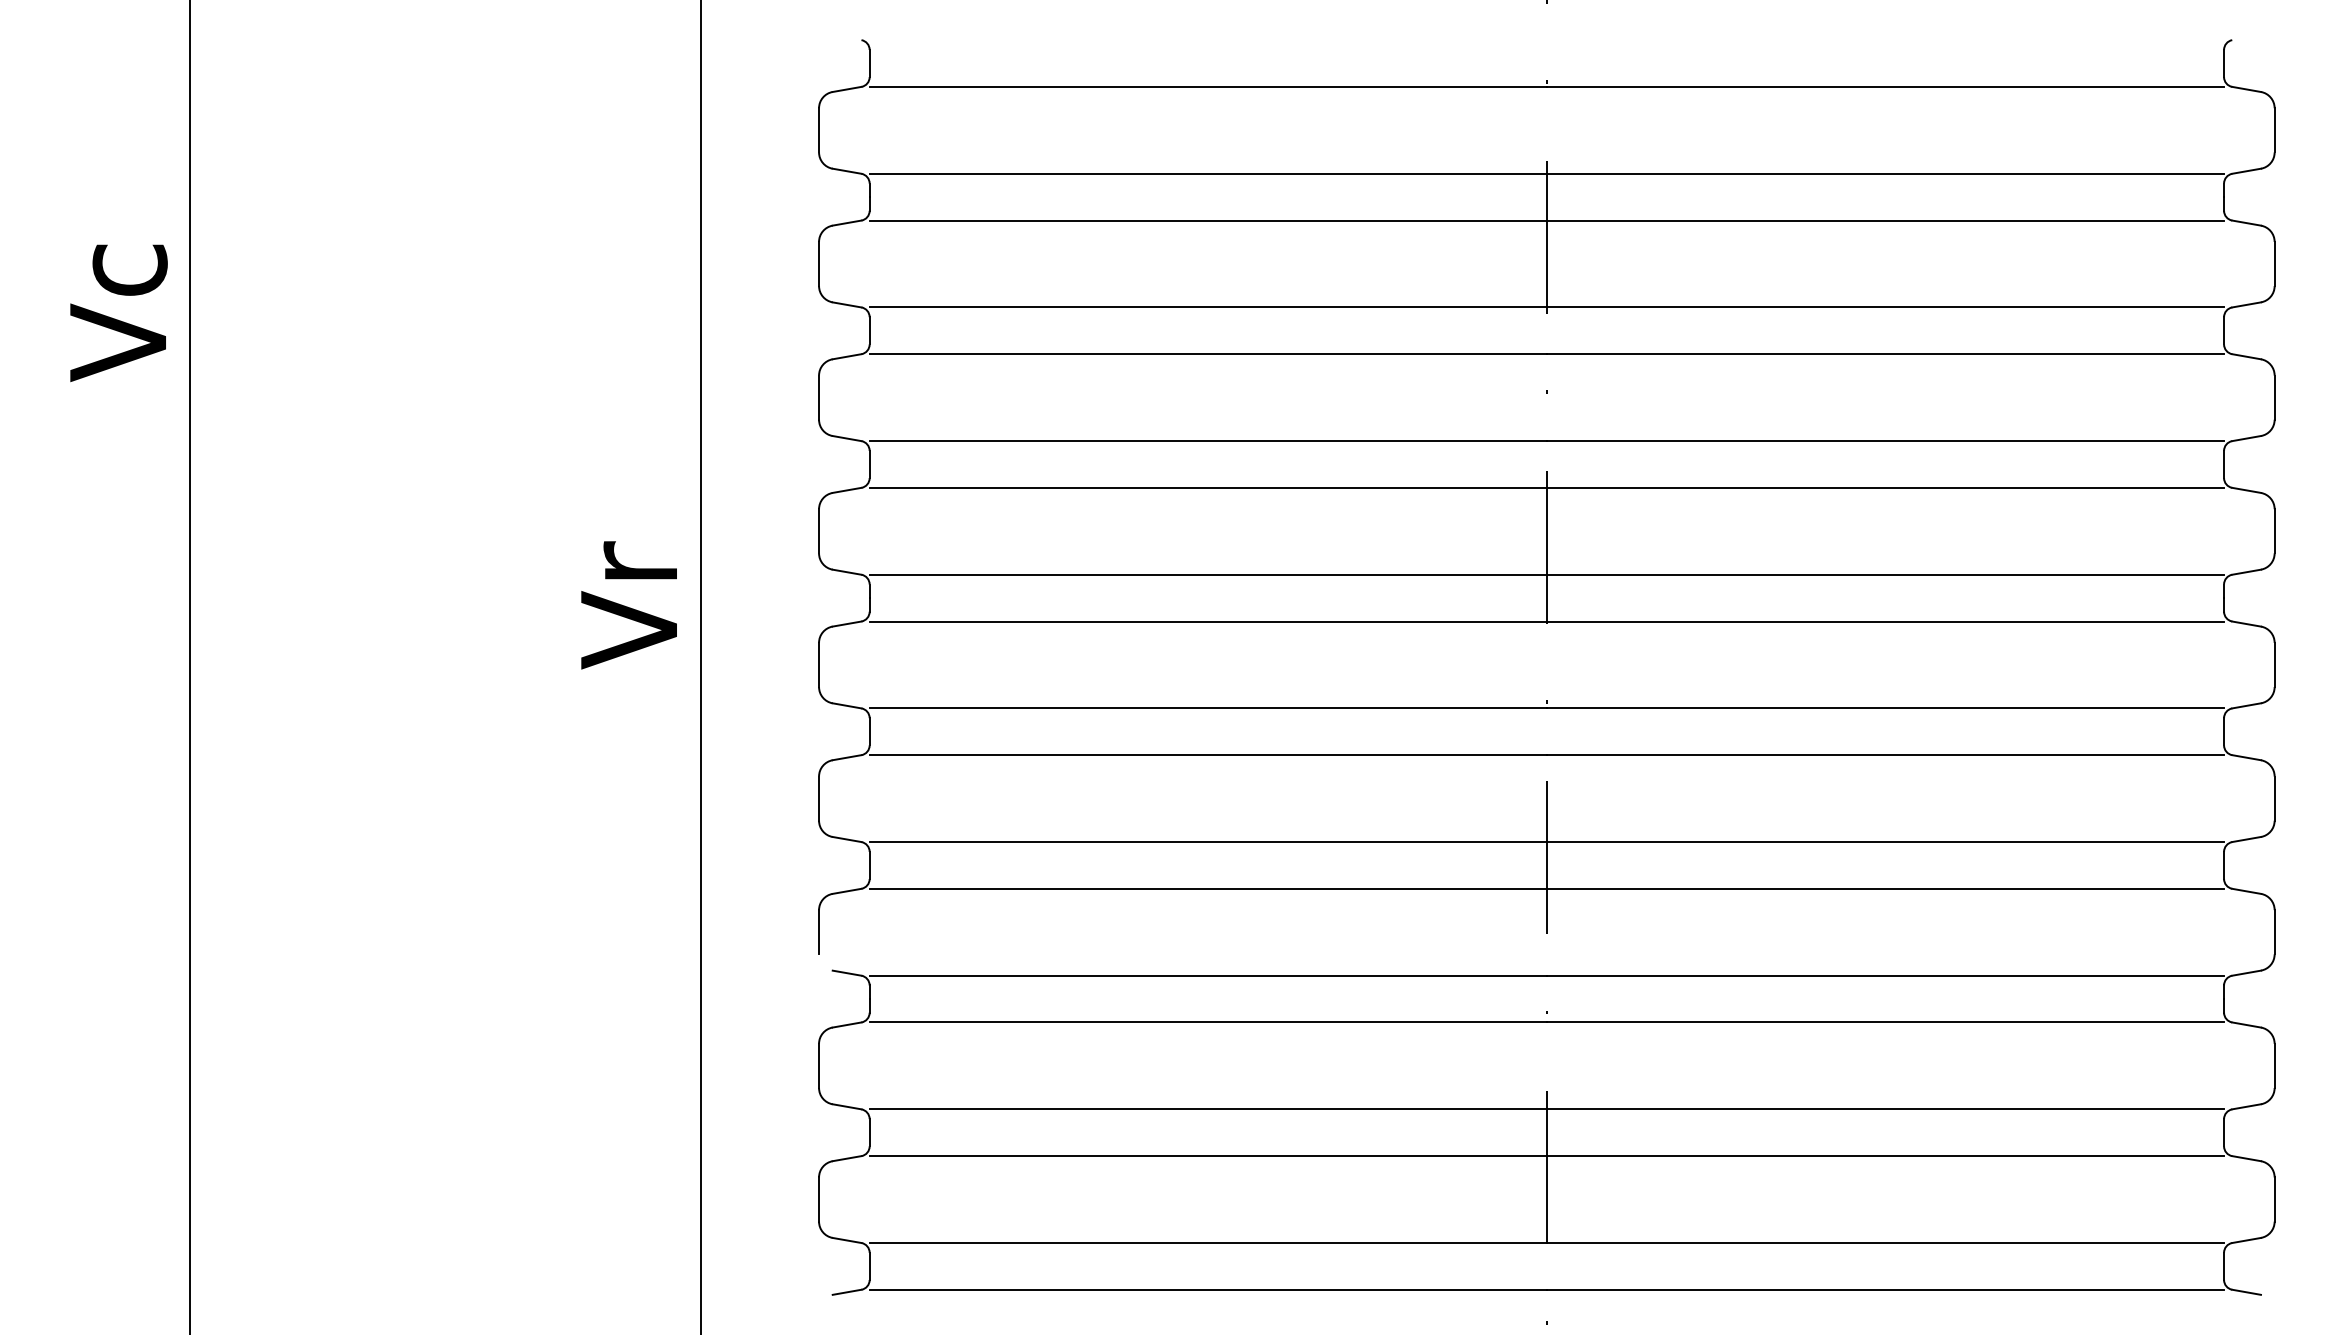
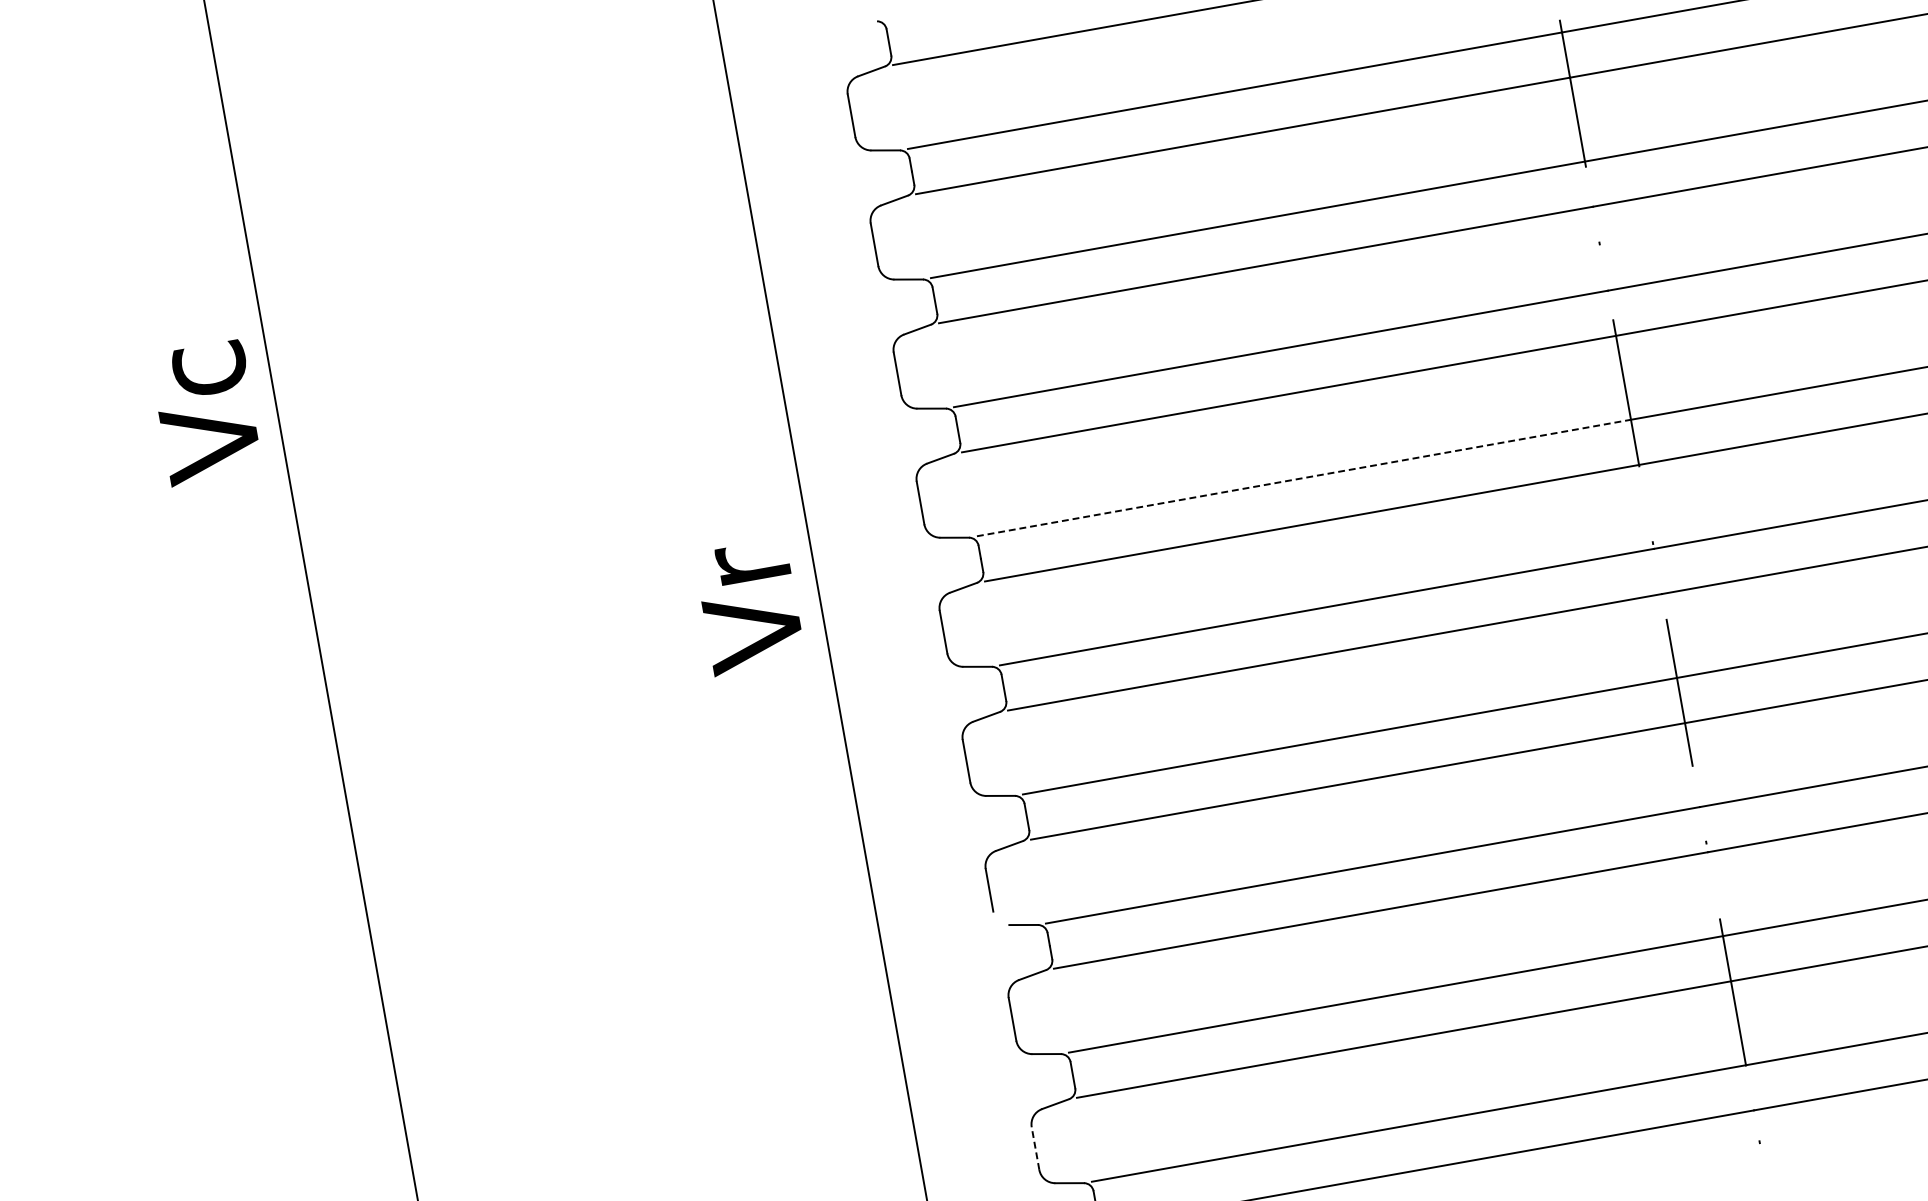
line: (1208, 574) -> (1304, 477), solid -> dashed
line: (819, 1199) -> (1035, 1148), solid -> dashed

